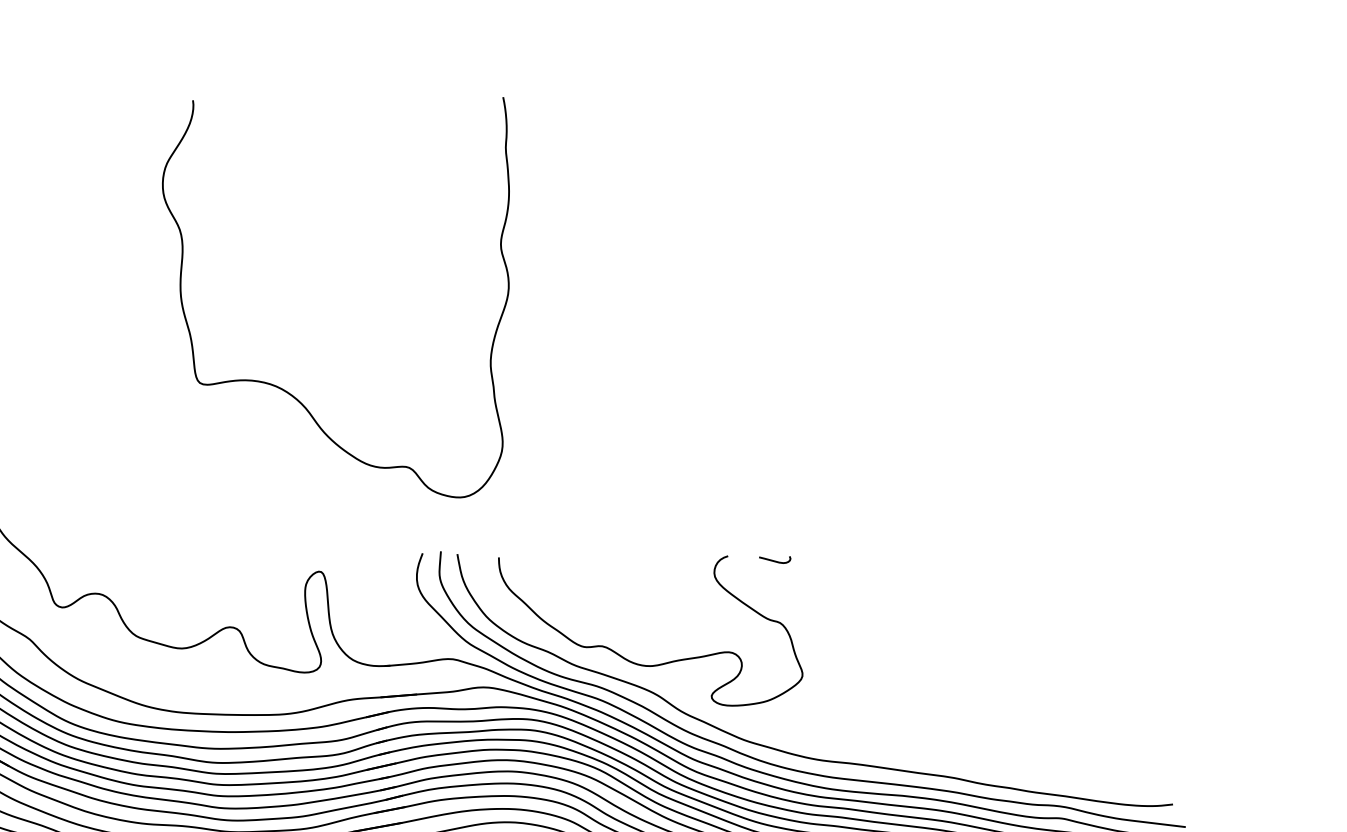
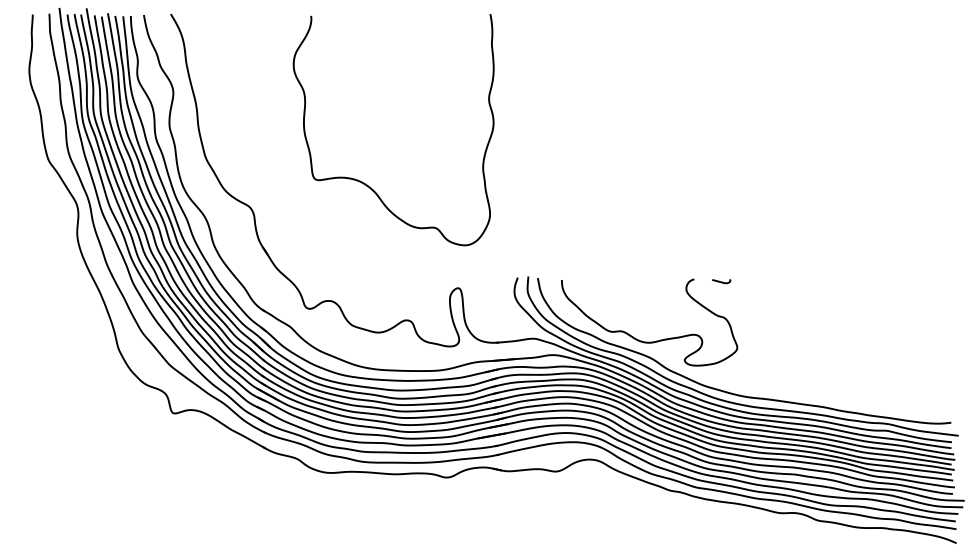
curve: (285, 388) -> (364, 182), moved

